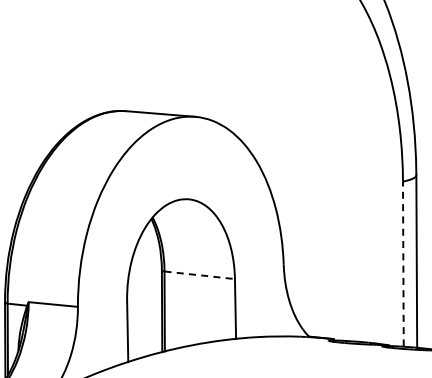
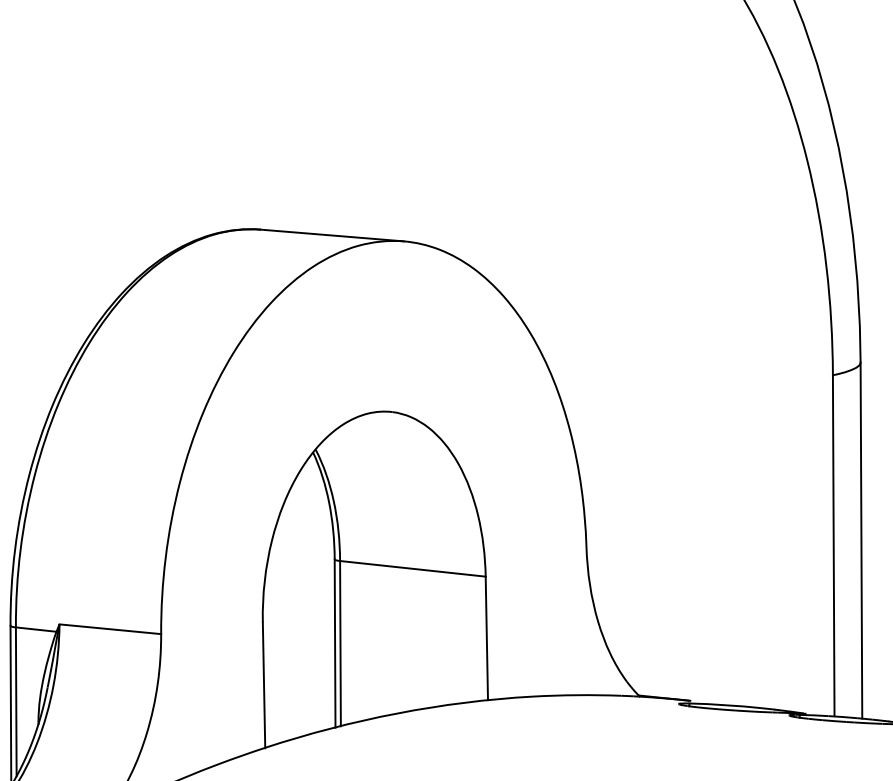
line: (403, 263) -> (834, 544), dashed -> solid
line: (200, 275) -> (414, 569), dashed -> solid

